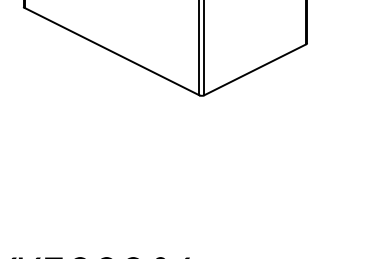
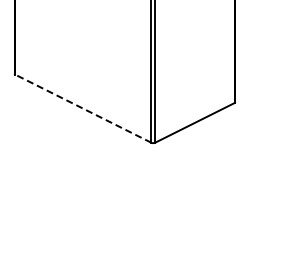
line: (110, 51) -> (82, 108), solid -> dashed

